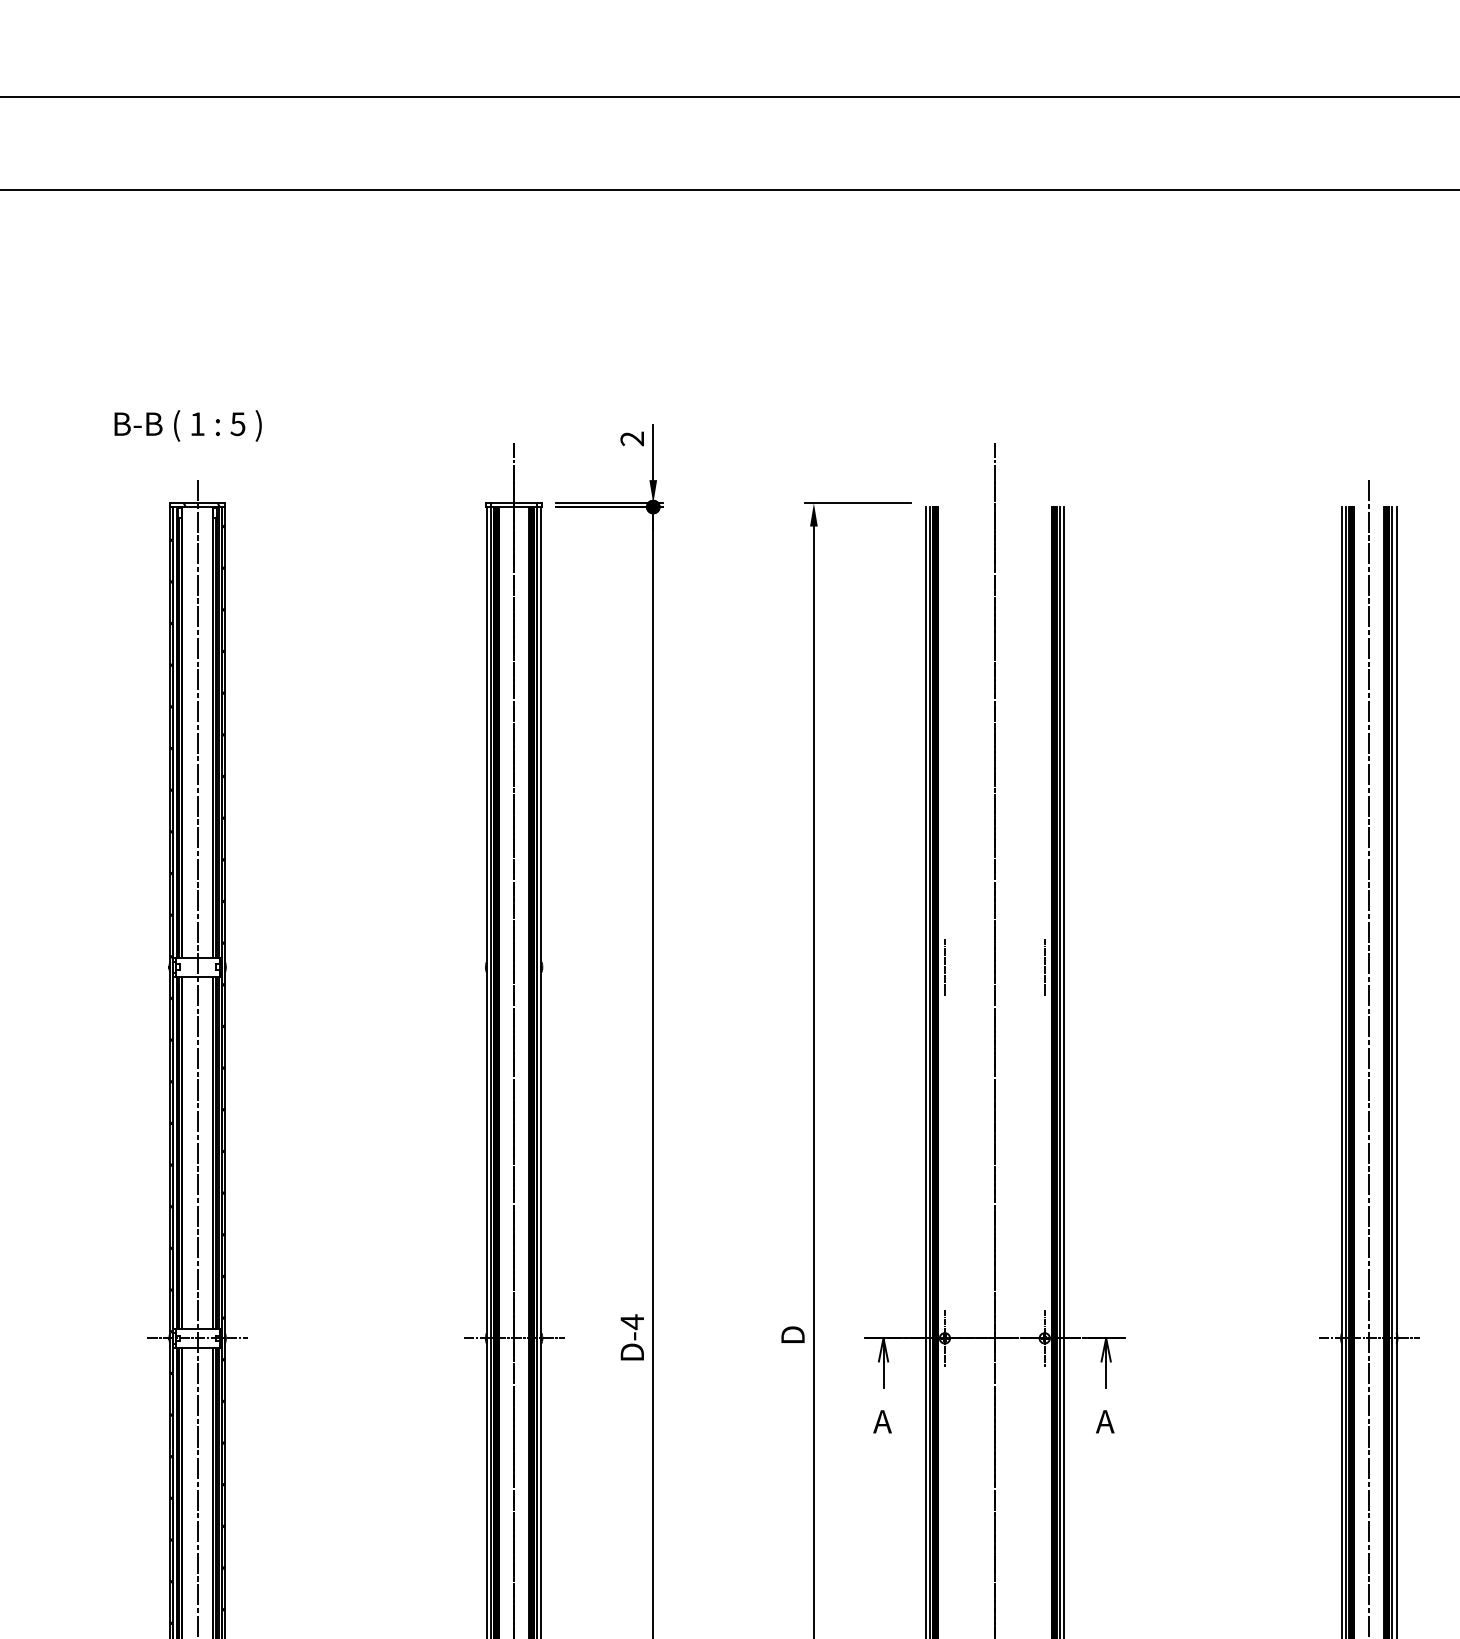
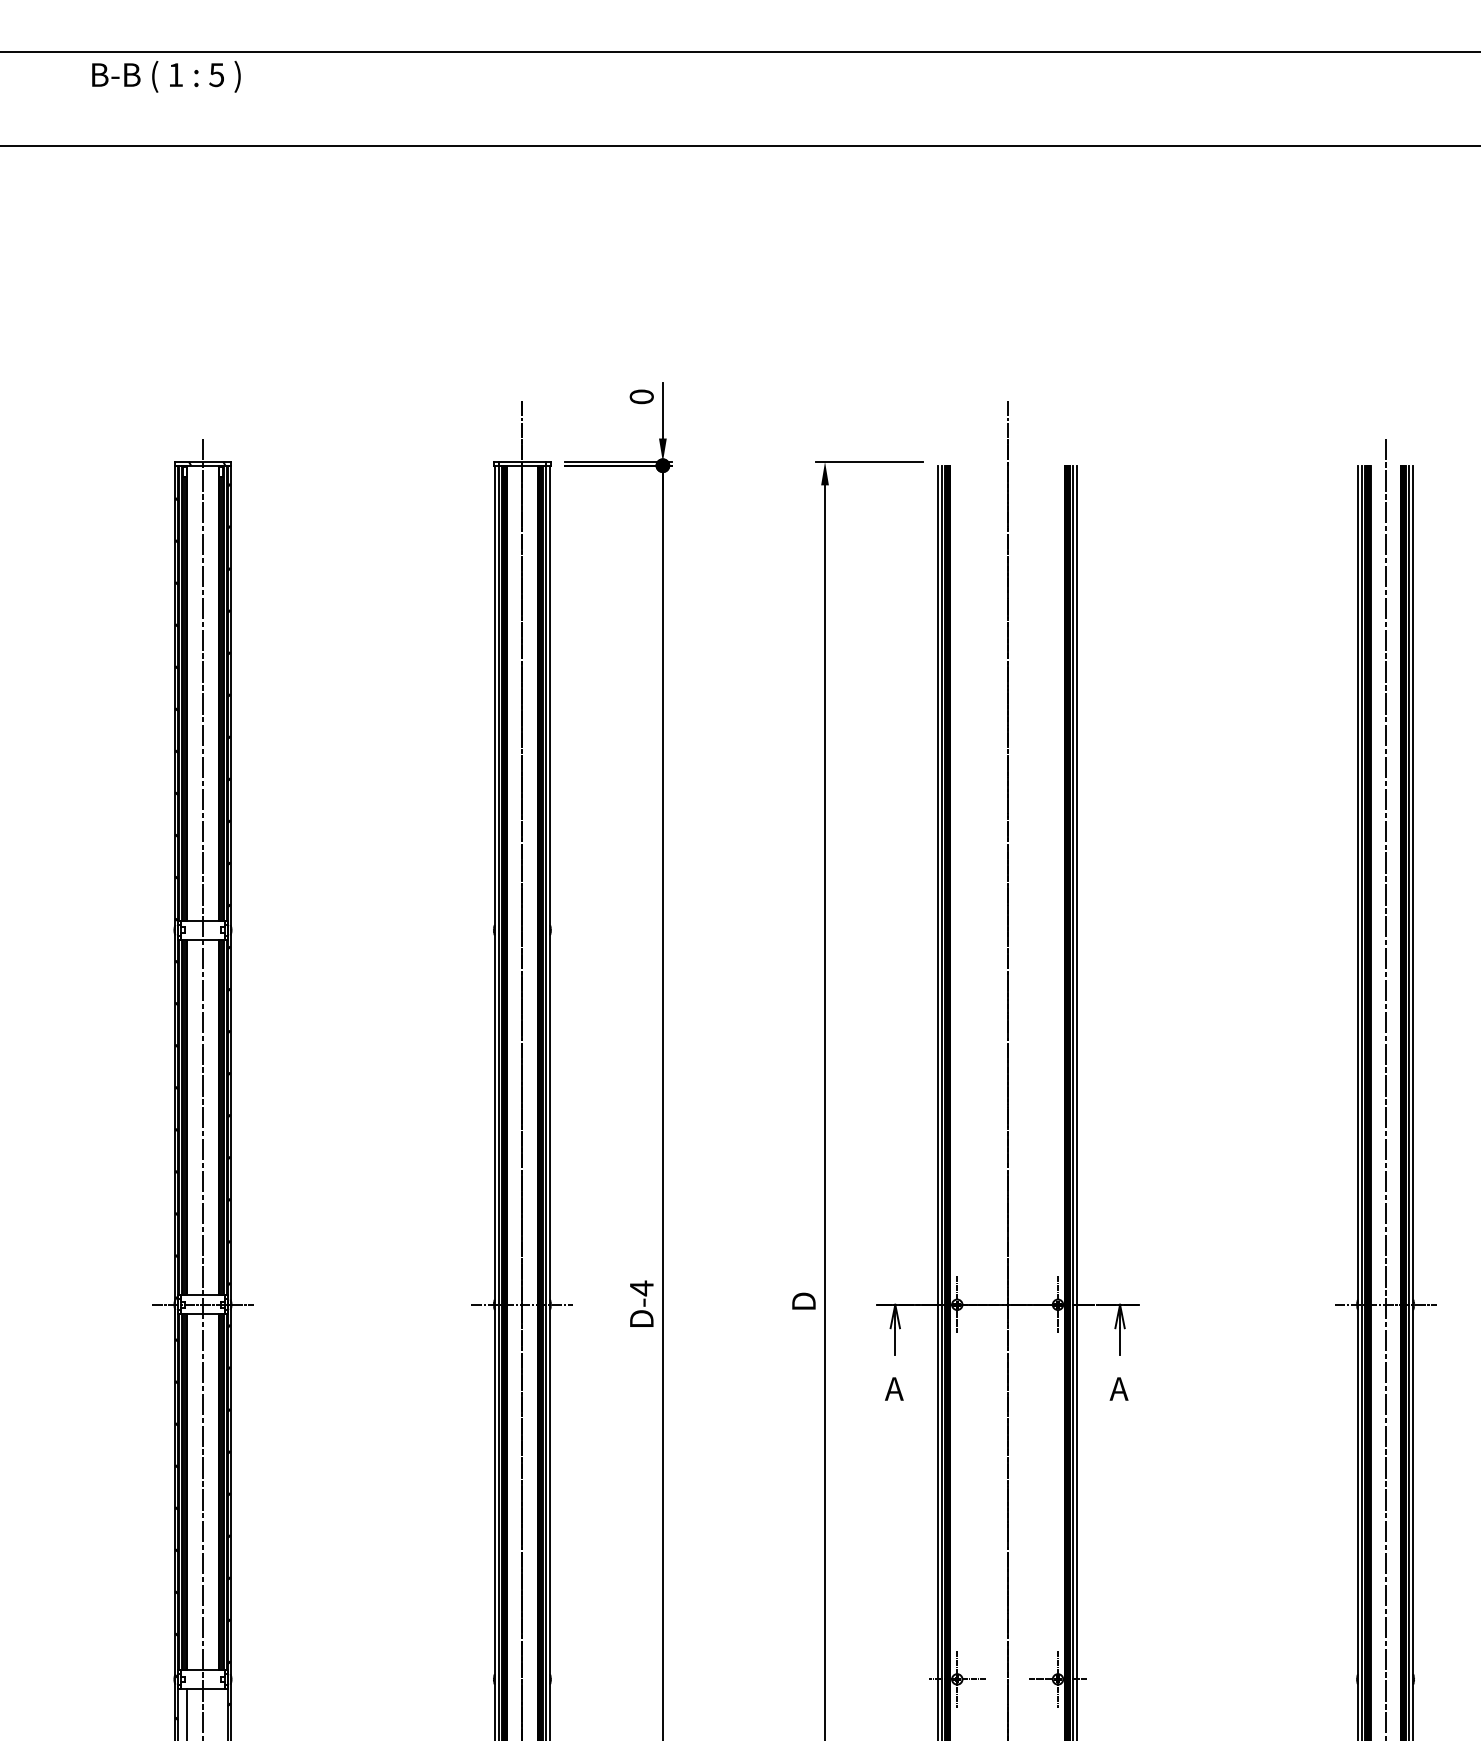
text: (188, 425) -> (166, 76), moved
text: (632, 438) -> (641, 396), 2 -> 0
line: (945, 966) -> (957, 929), removed
line: (1045, 966) -> (1058, 929), removed

